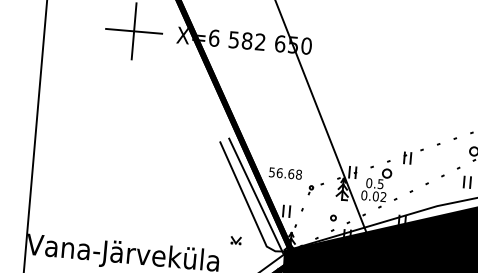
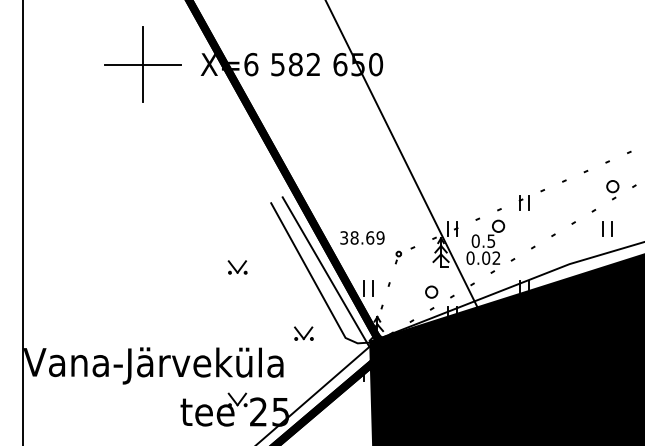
text: (285, 173) -> (362, 237), 56.68 -> 38.69
part: (191, 187) -> (237, 267), added
part: (333, 217) -> (431, 291), size x1.67
part: (235, 240) -> (303, 333), size x1.43

